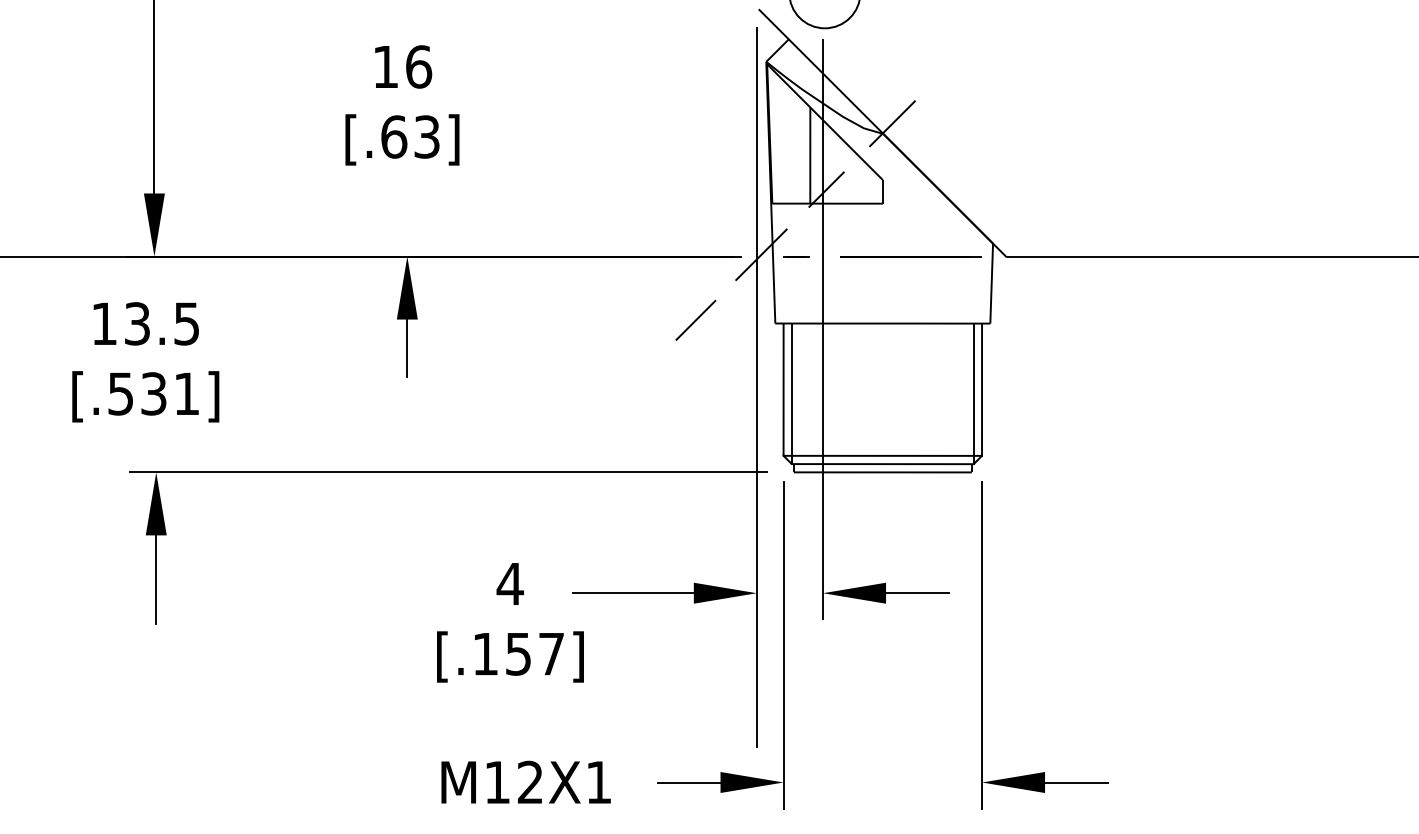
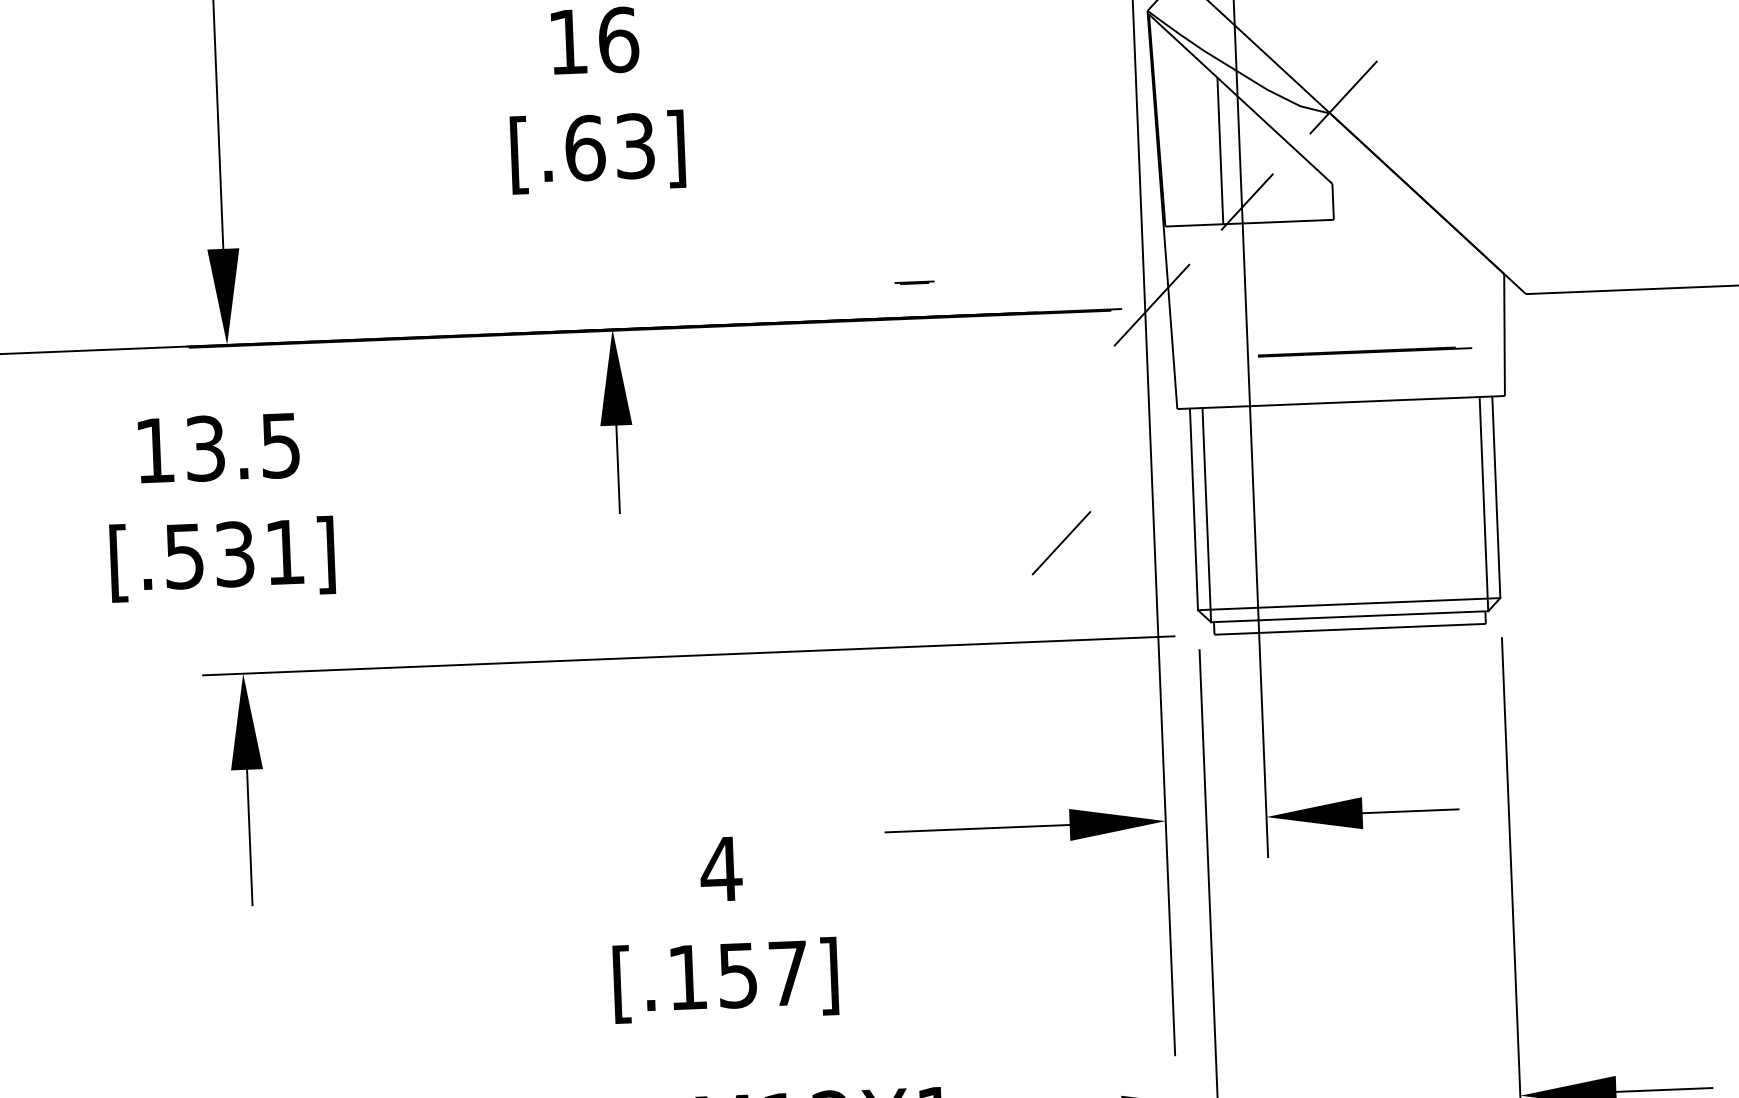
line: (796, 256) -> (914, 282), moved
line: (910, 256) -> (1364, 351), moved
line: (695, 319) -> (1060, 541), moved
text: (510, 622) -> (723, 927), moved

